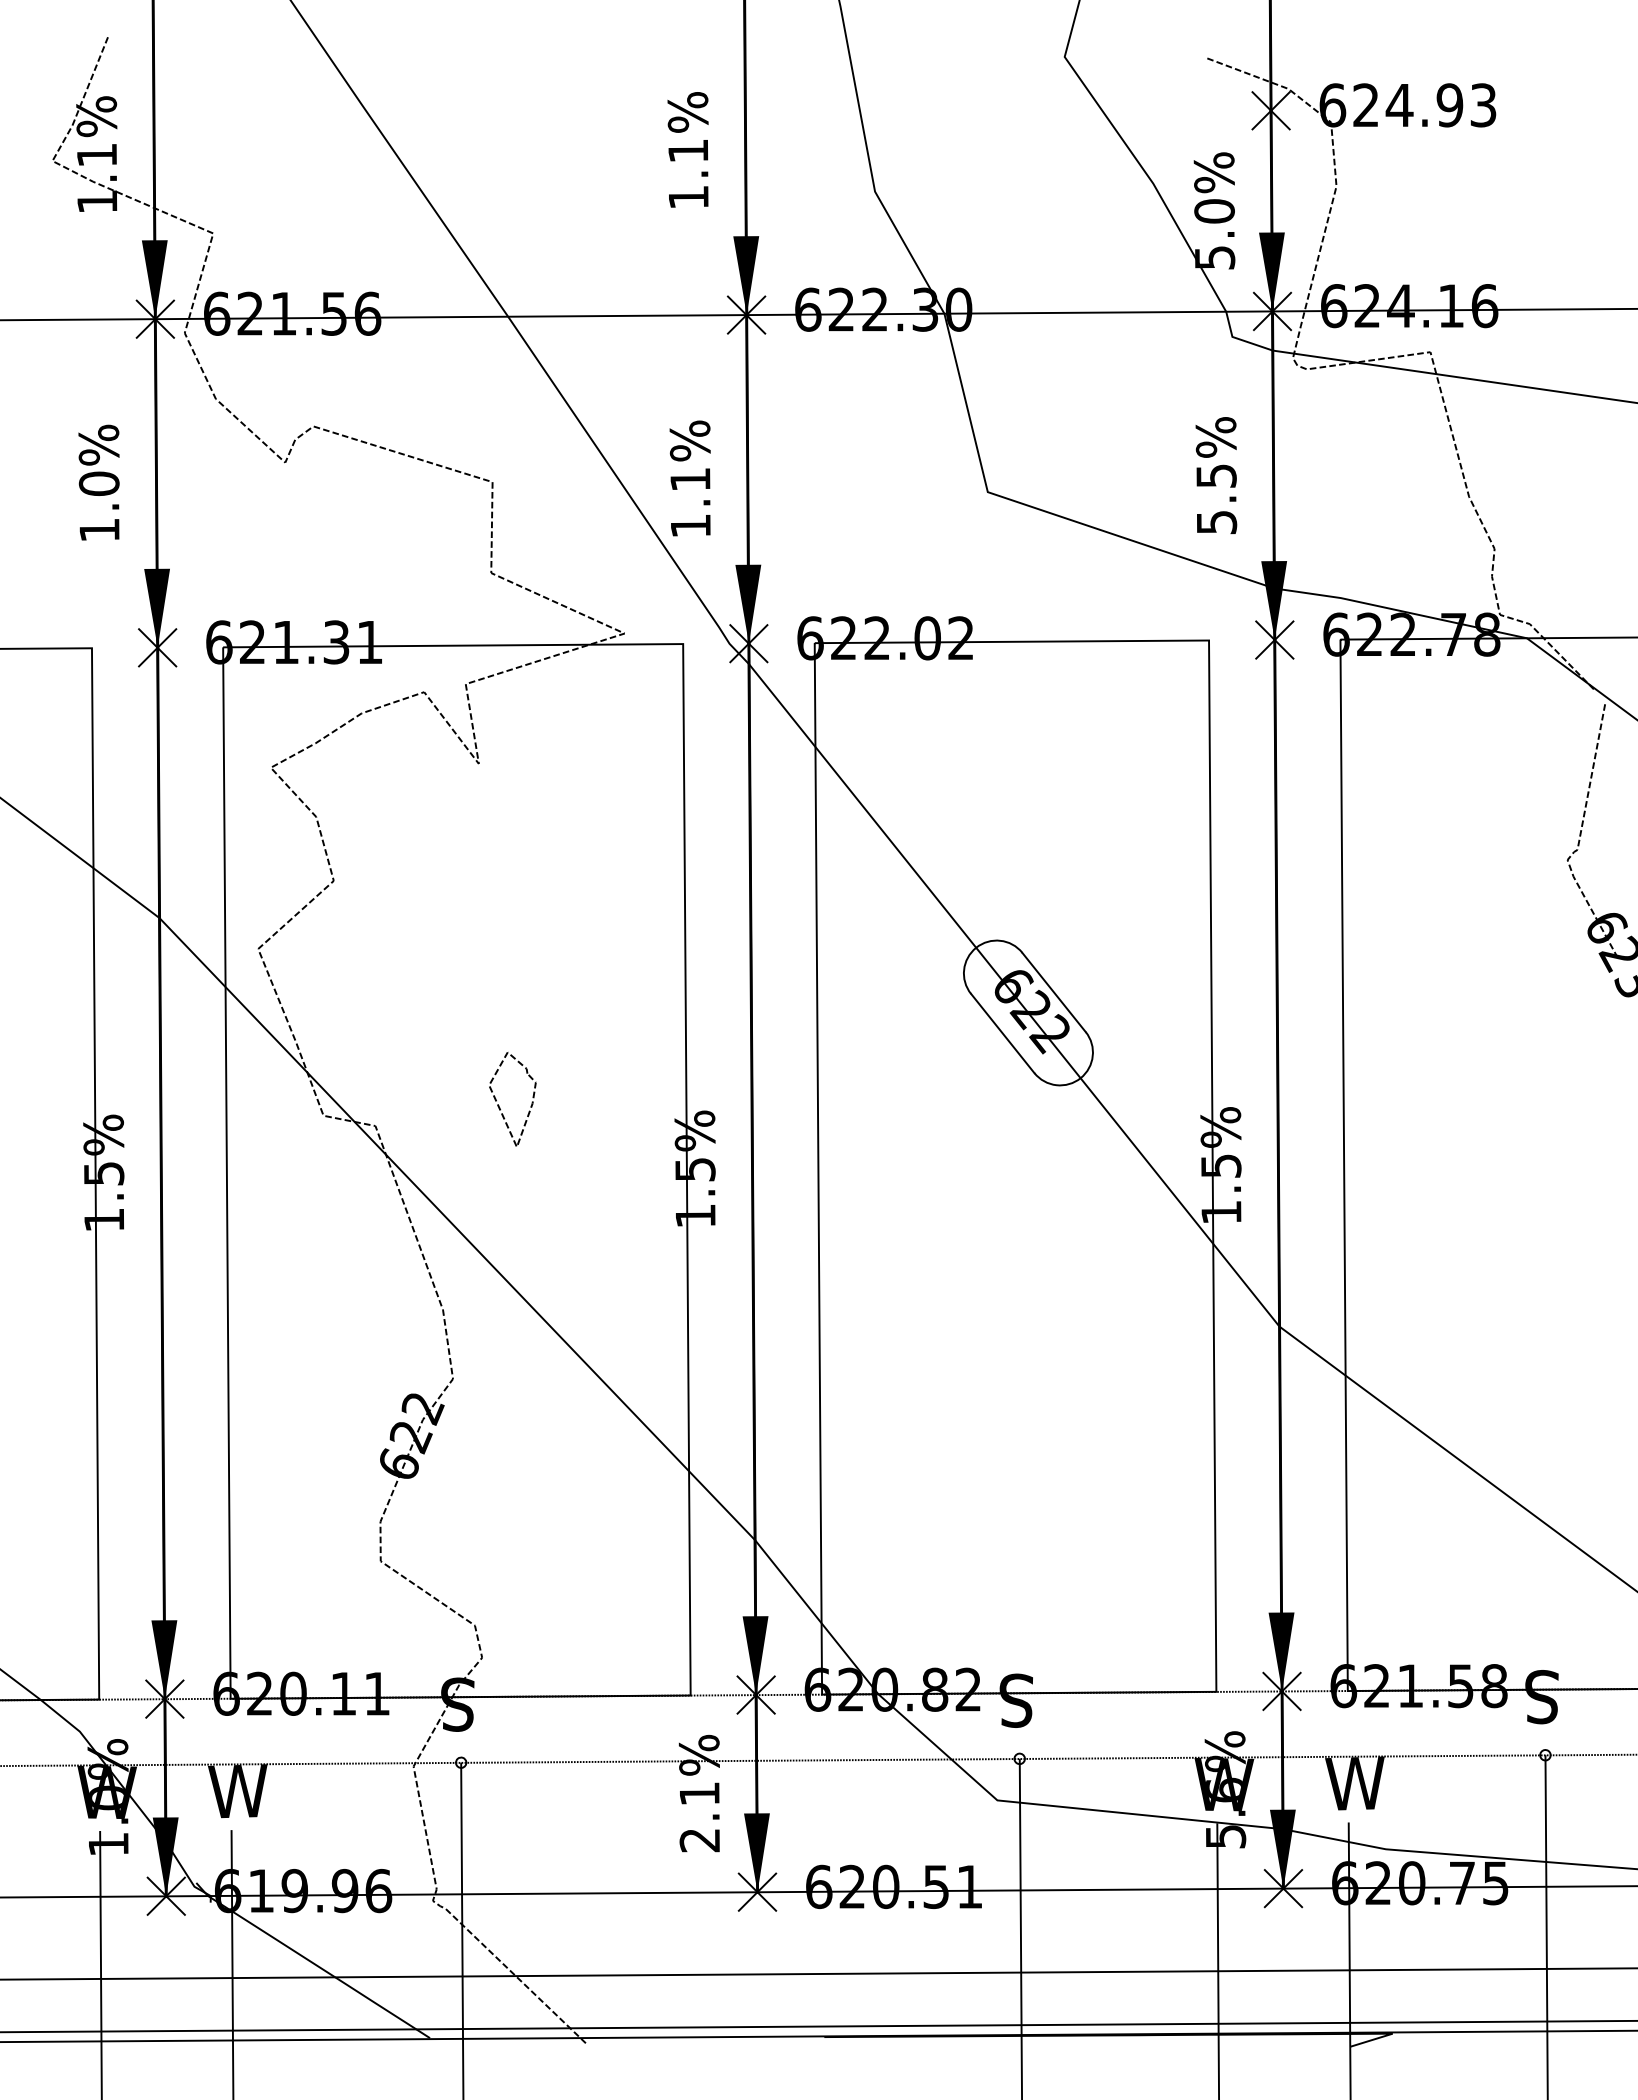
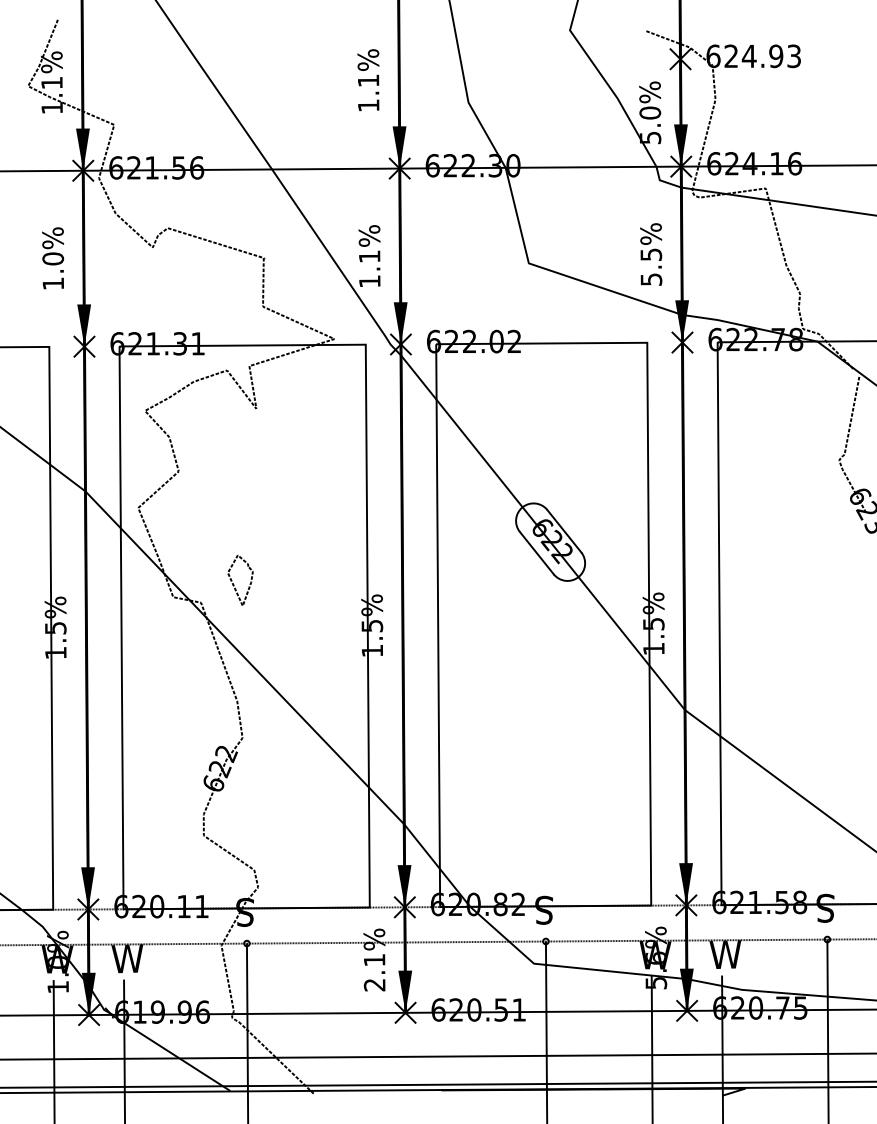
part: (501, 1106) -> (234, 584), moved

